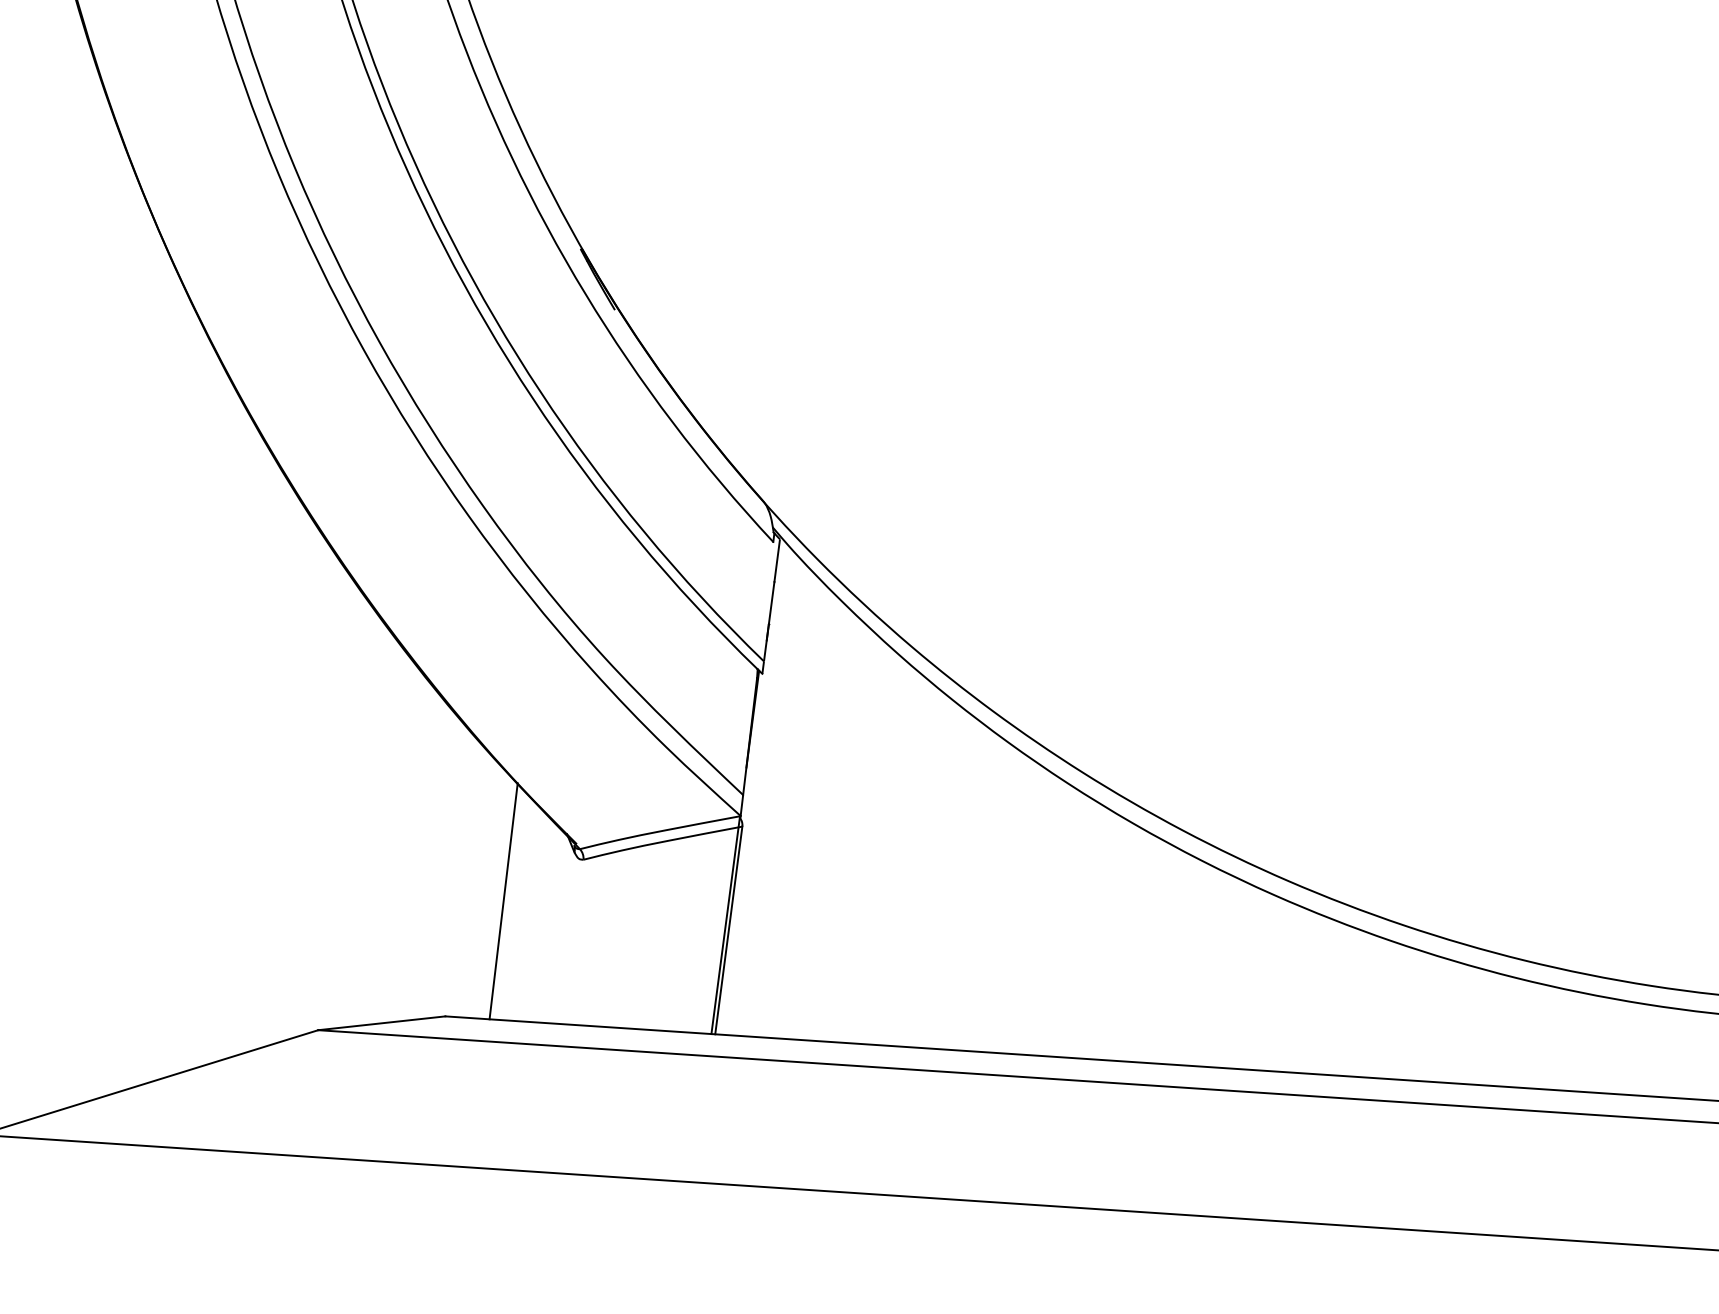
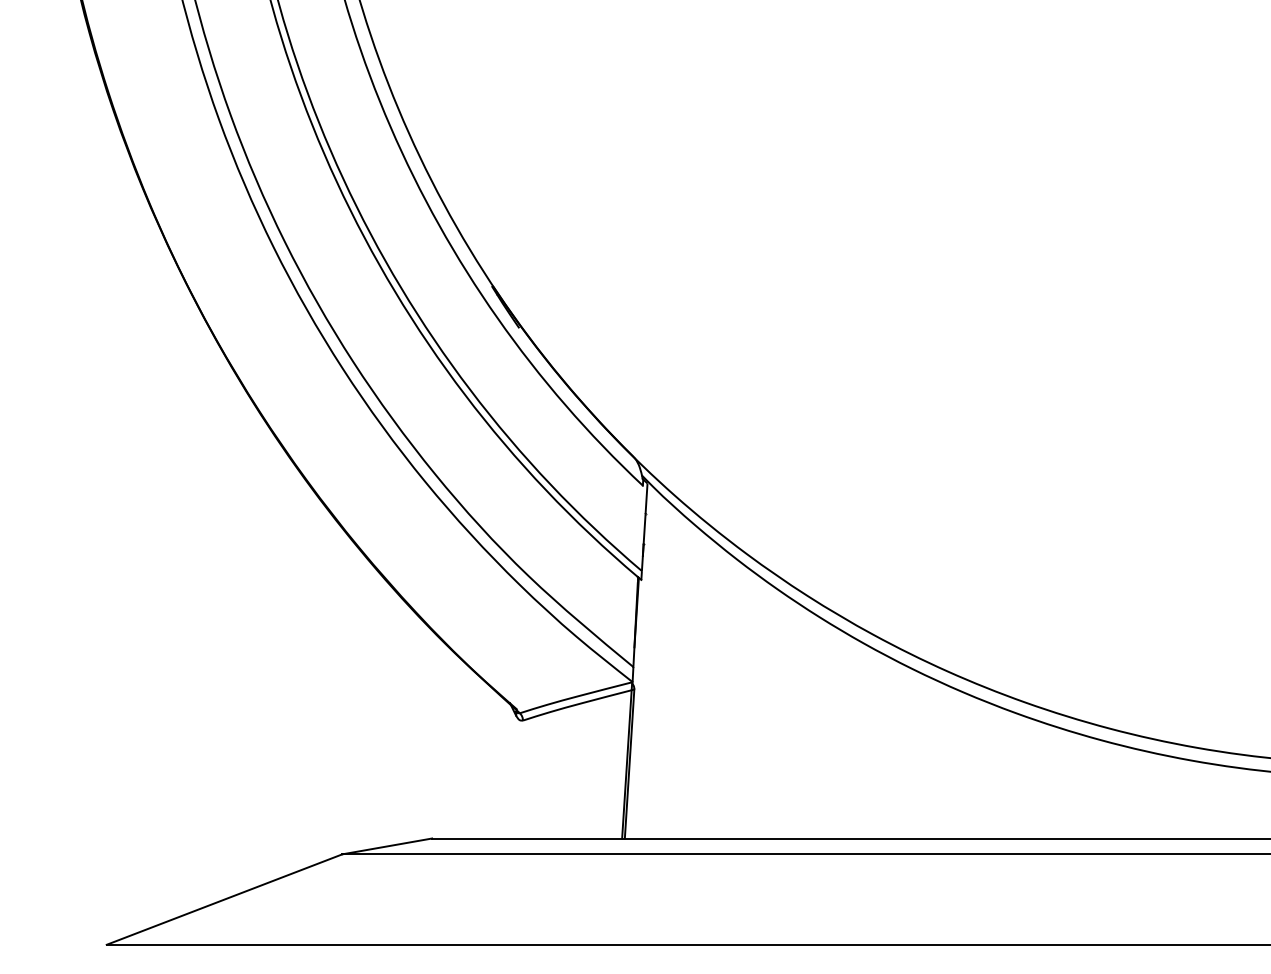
line: (502, 900) -> (467, 753), removed

